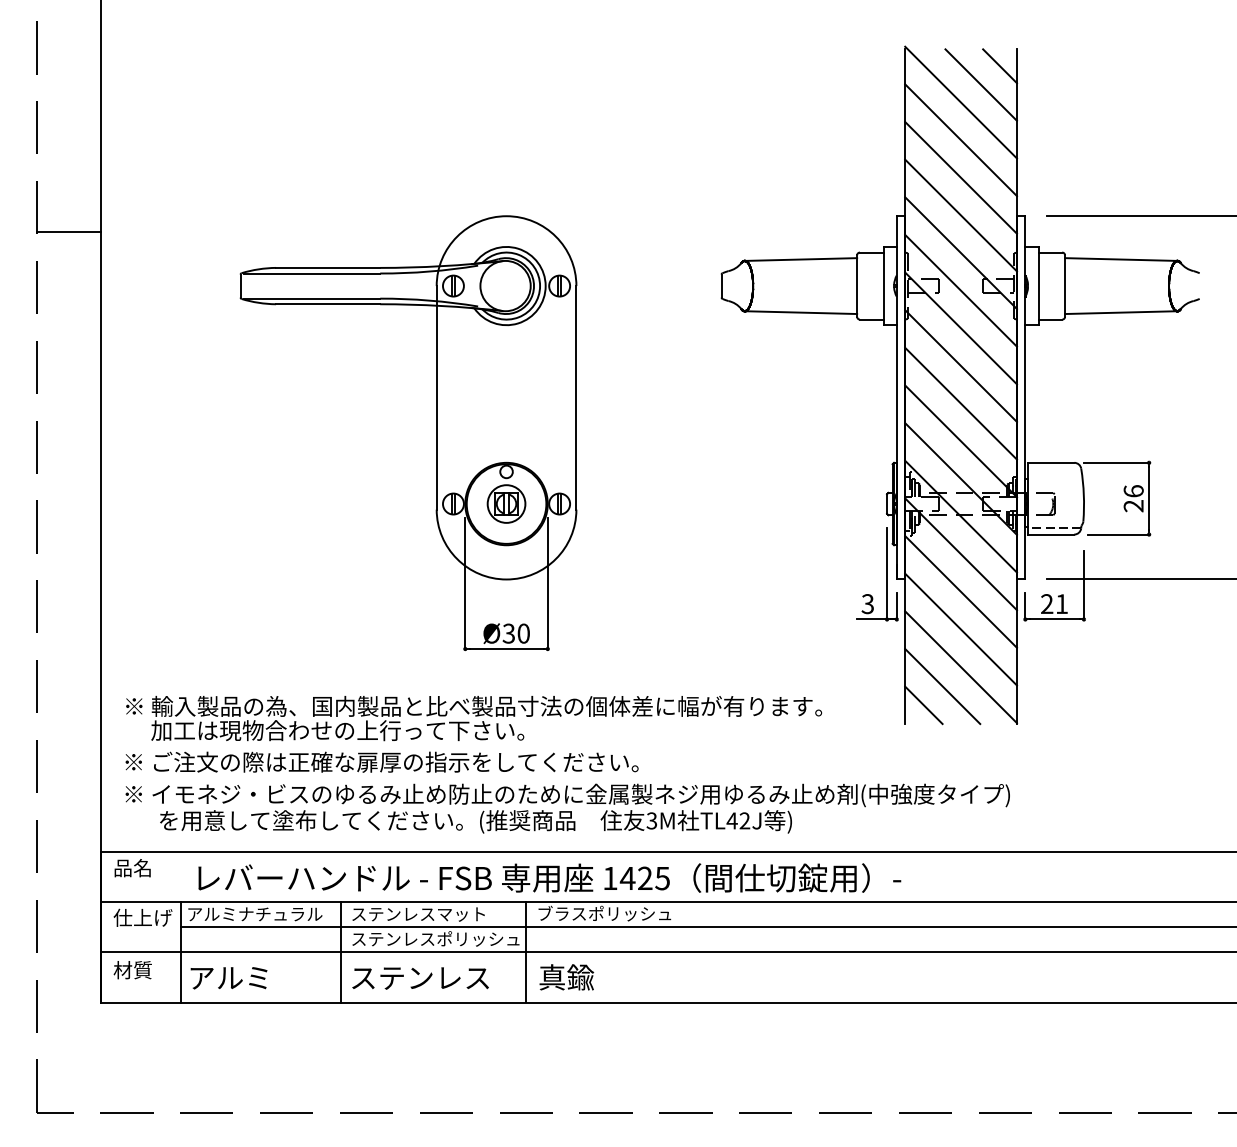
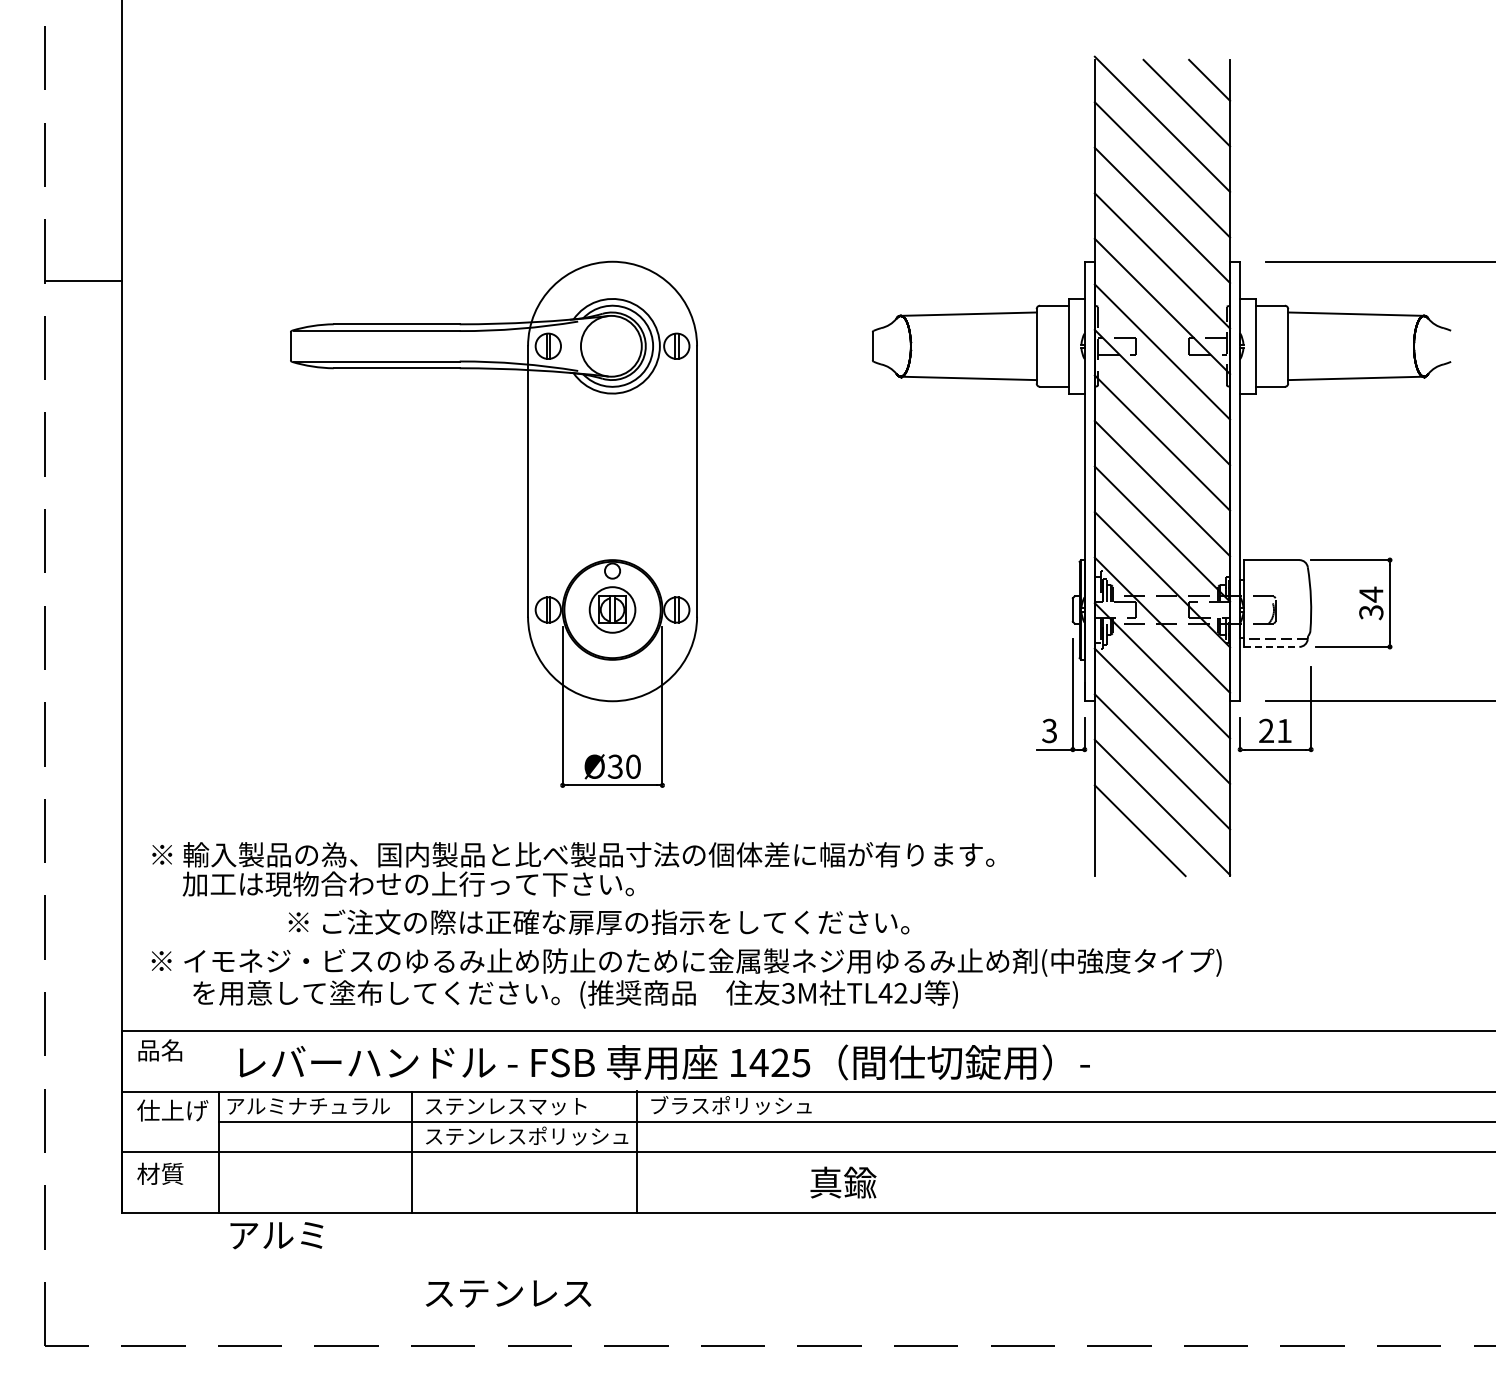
text: (1133, 498) -> (1371, 603), 26 -> 34
line: (1051, 534) -> (1271, 646), solid -> dashed
line: (923, 705) -> (1117, 853), removed
text: (381, 762) -> (598, 922), moved
text: (566, 977) -> (843, 1182), moved
text: (228, 978) -> (276, 1235), moved
text: (420, 978) -> (508, 1293), moved

